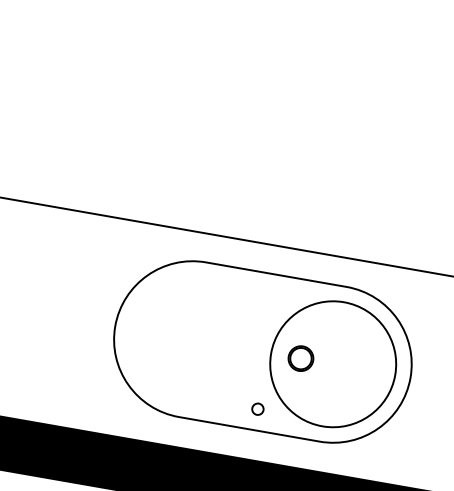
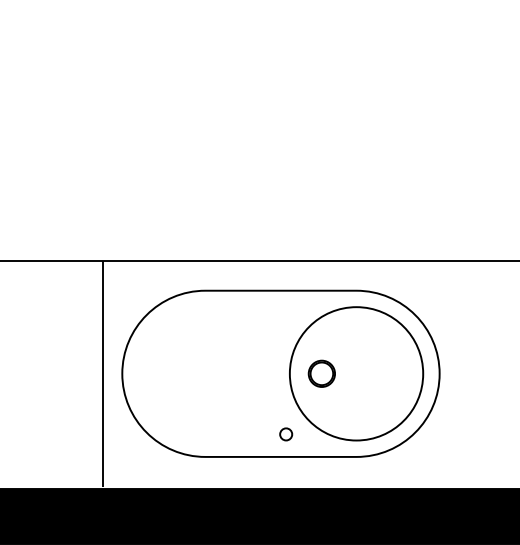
line: (97, 322) -> (103, 373), added

